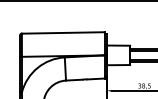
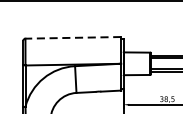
line: (62, 32) -> (72, 37), solid -> dashed

